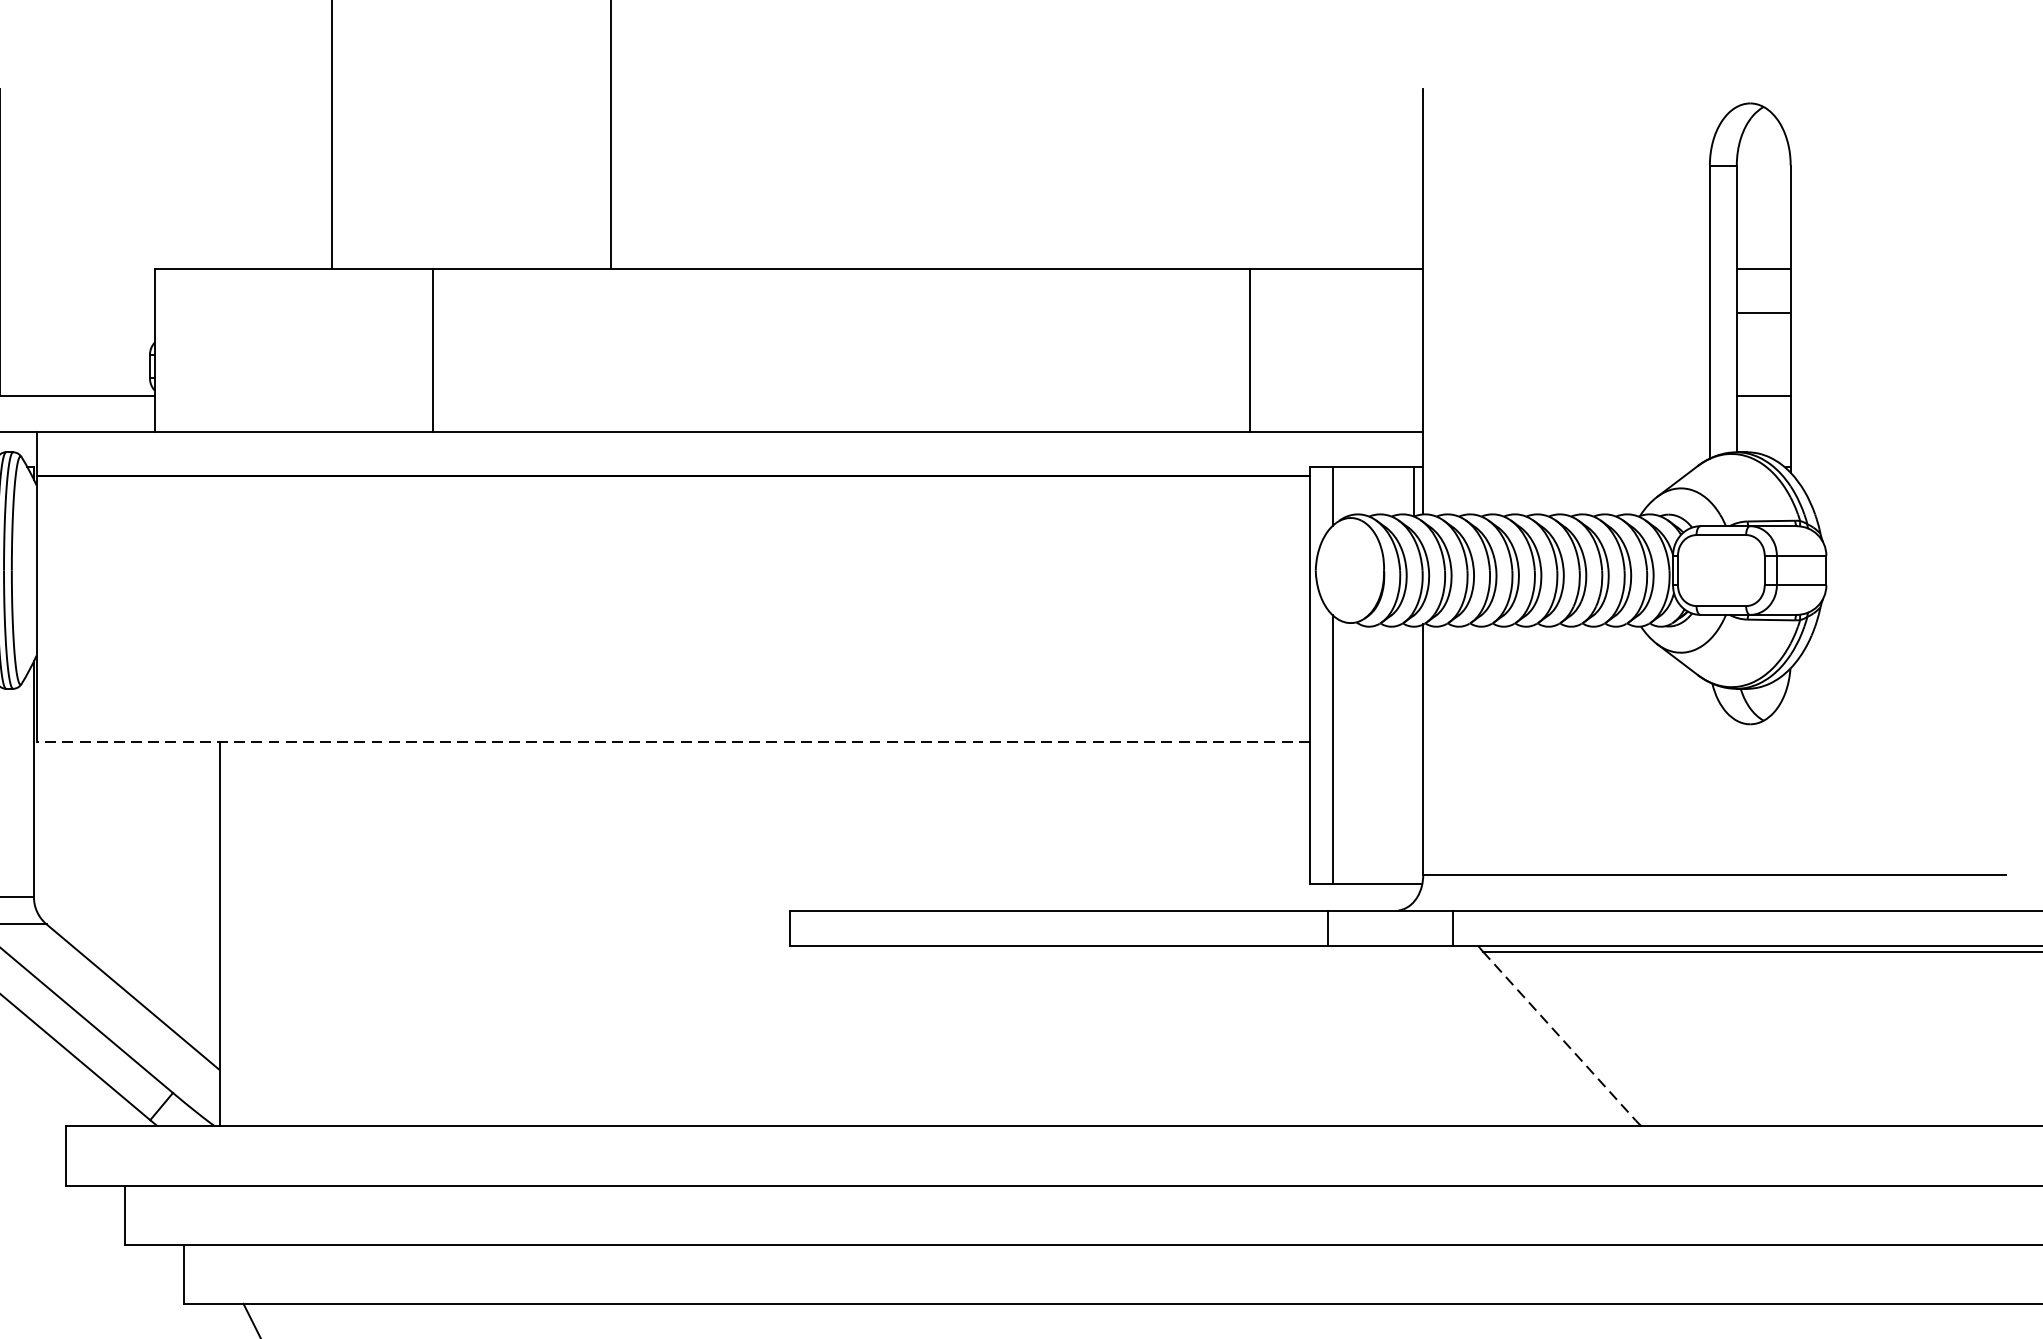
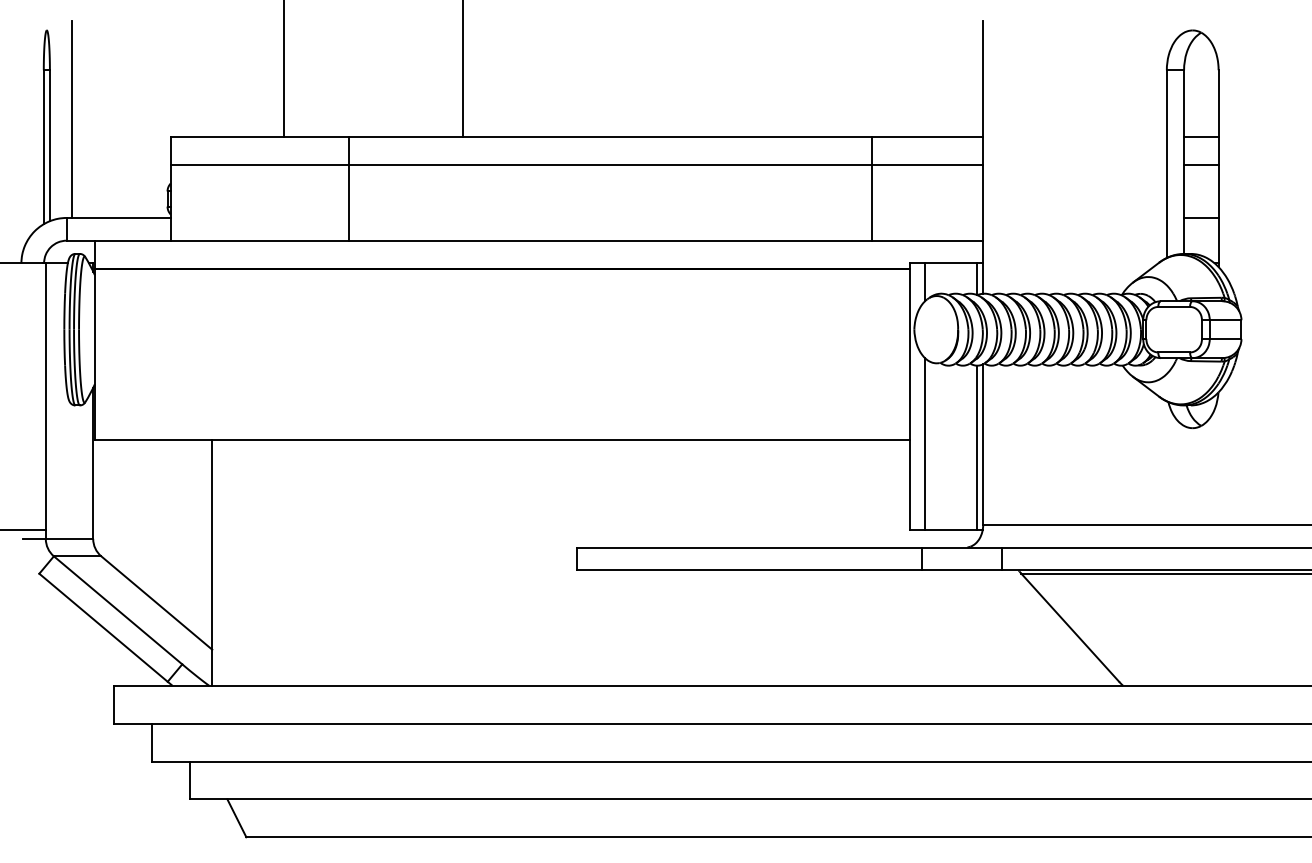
line: (788, 312) -> (576, 164), added
line: (672, 741) -> (502, 439), dashed -> solid
line: (1414, 754) -> (977, 447), added
line: (1559, 1035) -> (1070, 627), dashed -> solid

